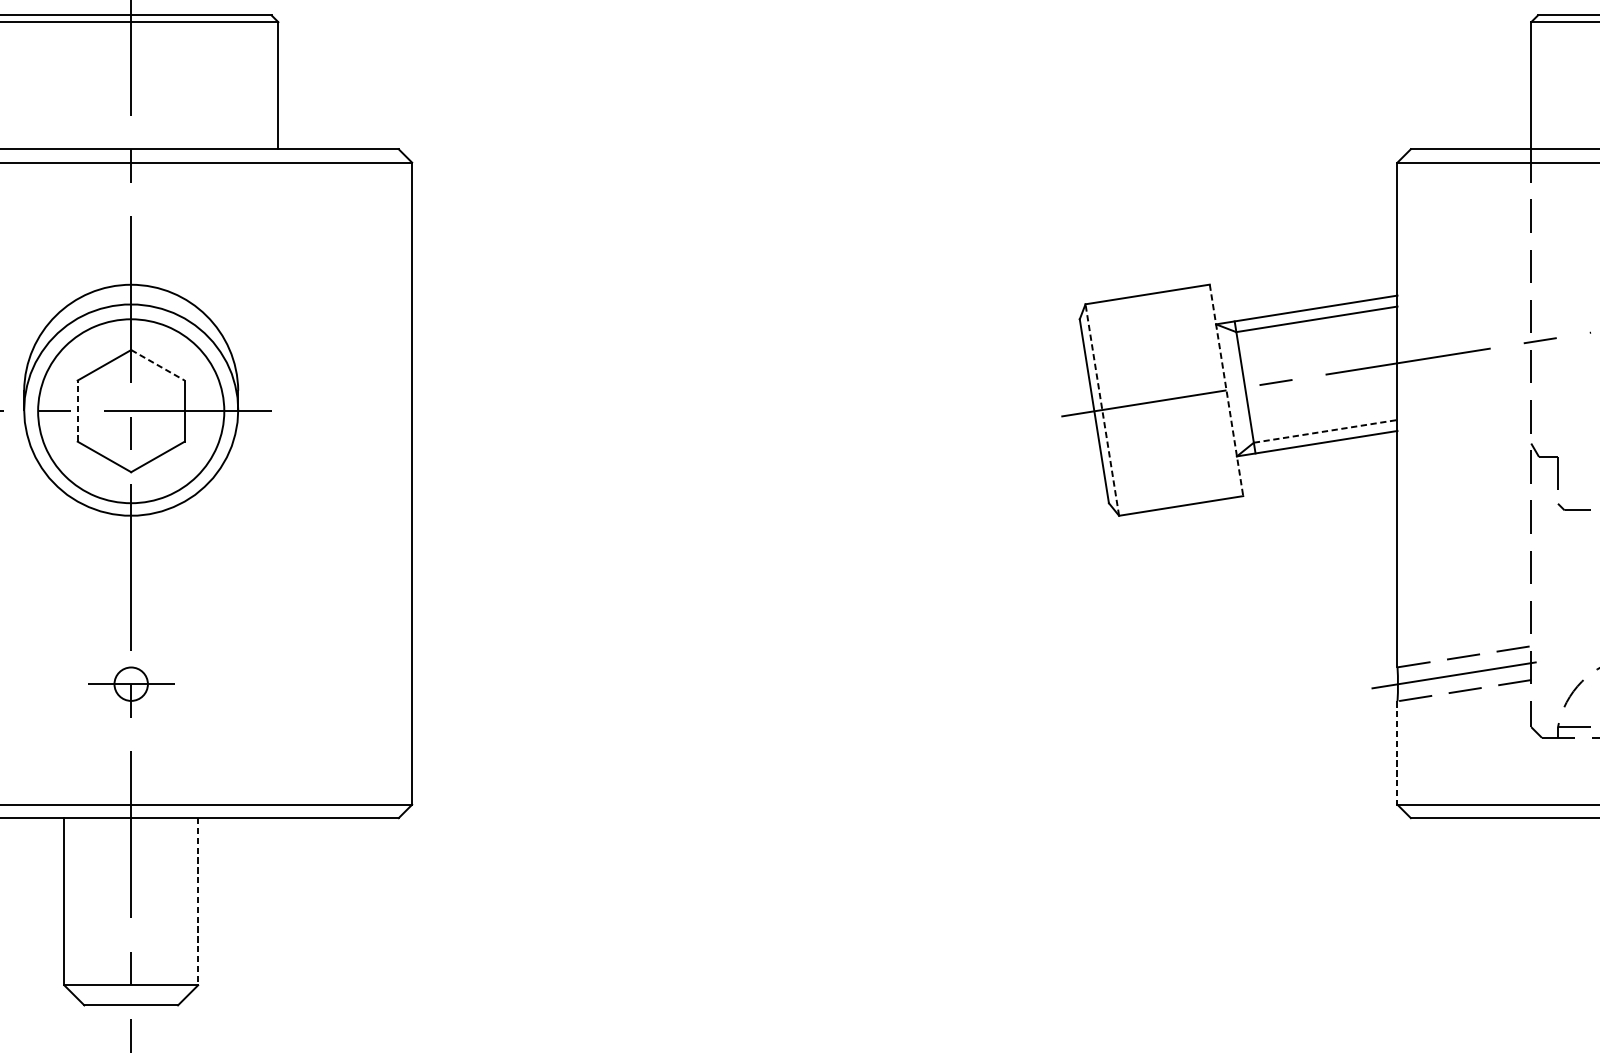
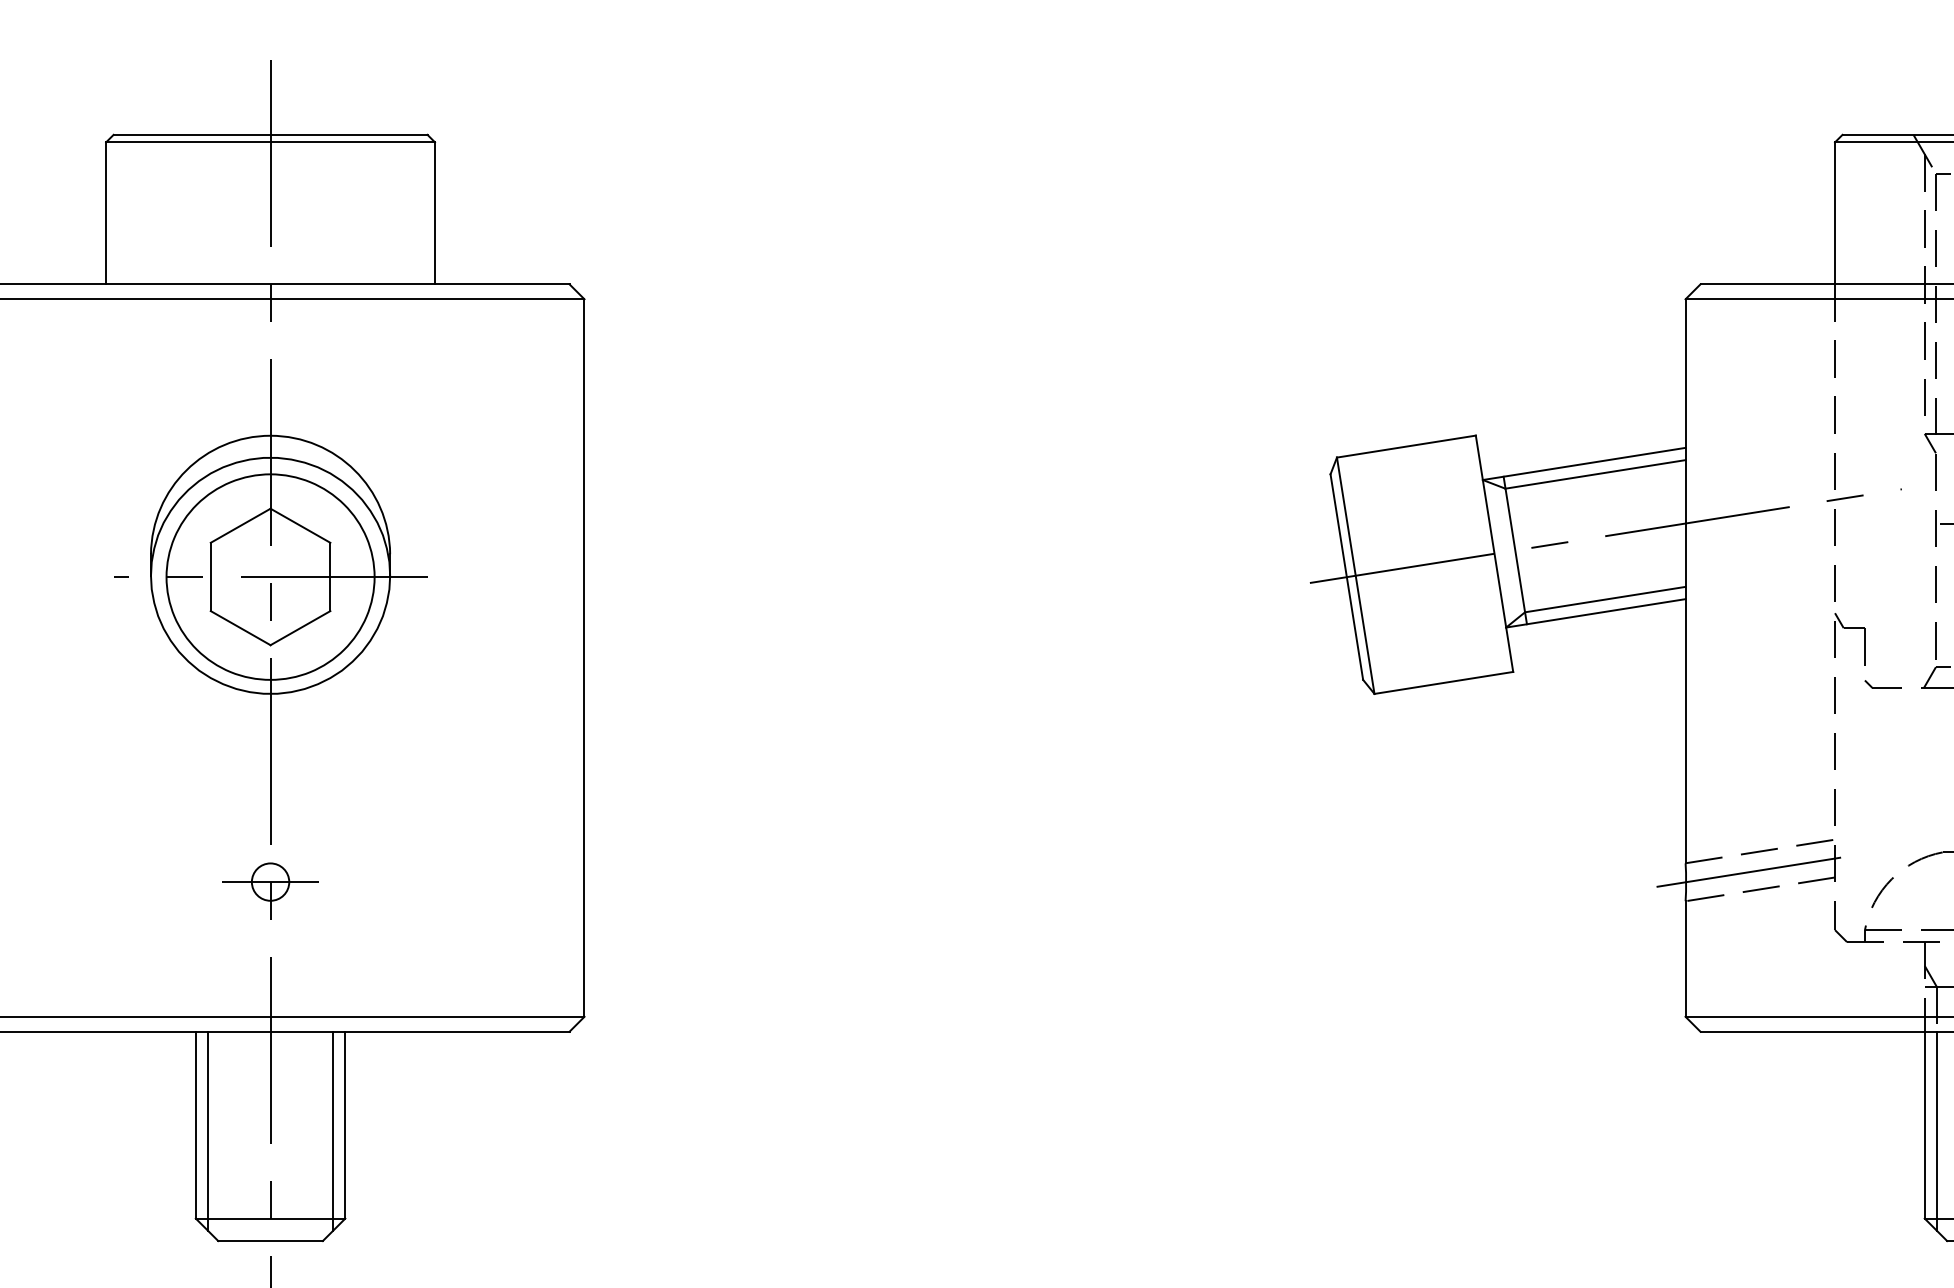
line: (157, 365) -> (300, 526), dashed -> solid
line: (1226, 390) -> (1494, 553), dashed -> solid
line: (1102, 409) -> (1355, 575), dashed -> solid
line: (77, 410) -> (210, 576), dashed -> solid
line: (1325, 431) -> (1605, 599), dashed -> solid
line: (1397, 753) -> (1685, 959), dashed -> solid
line: (198, 902) -> (345, 1125), dashed -> solid
line: (74, 906) -> (207, 1130), added
line: (187, 906) -> (333, 1130), added

